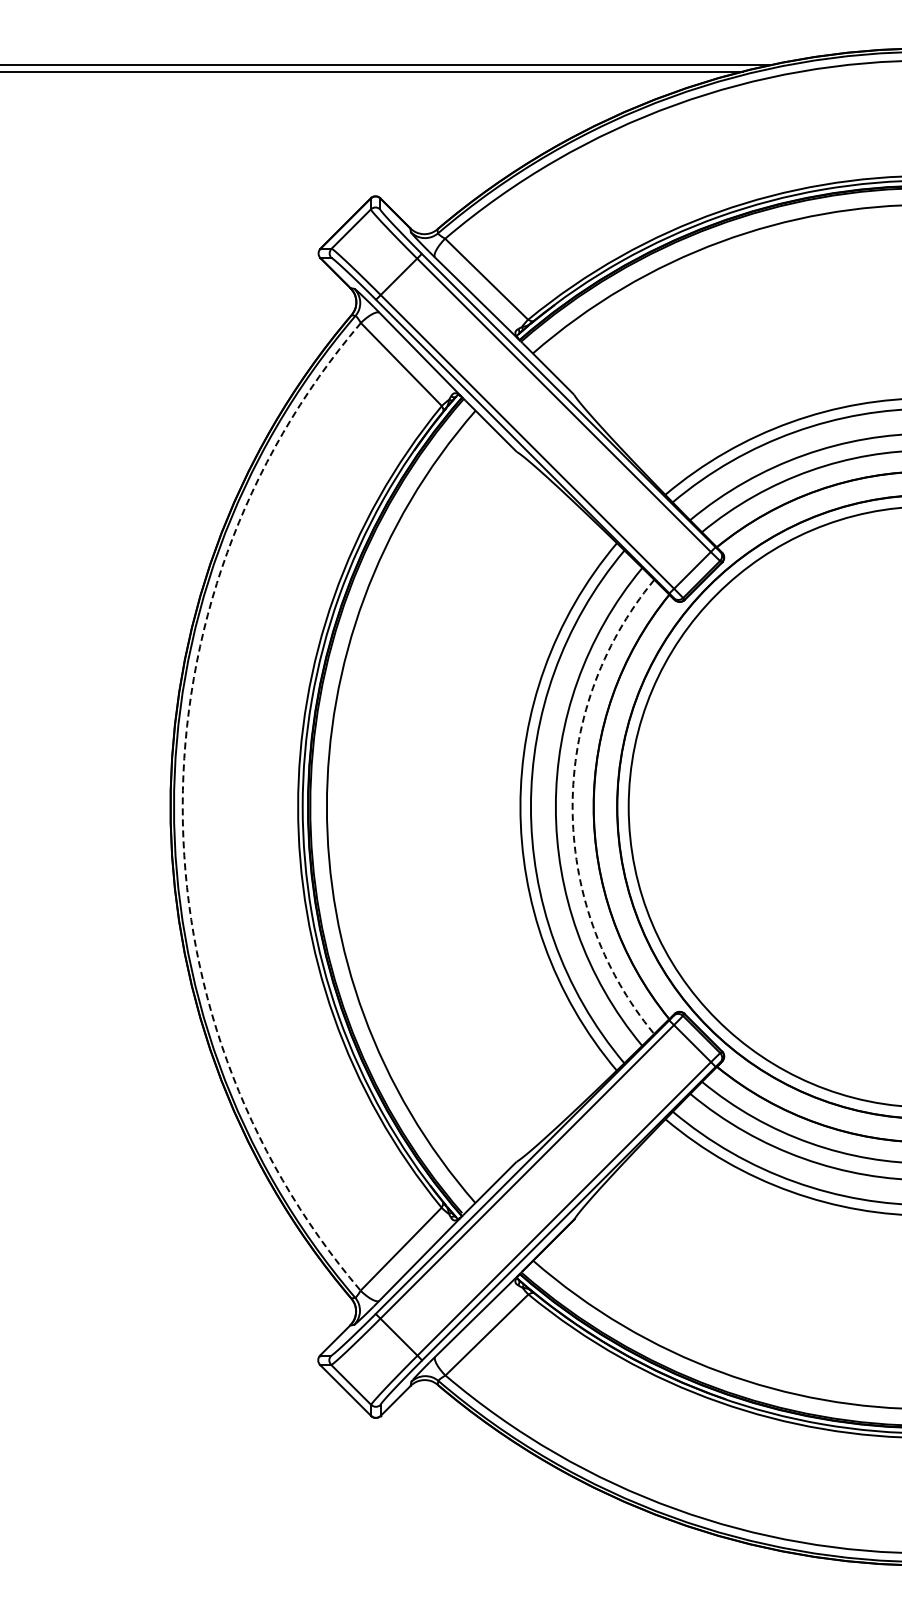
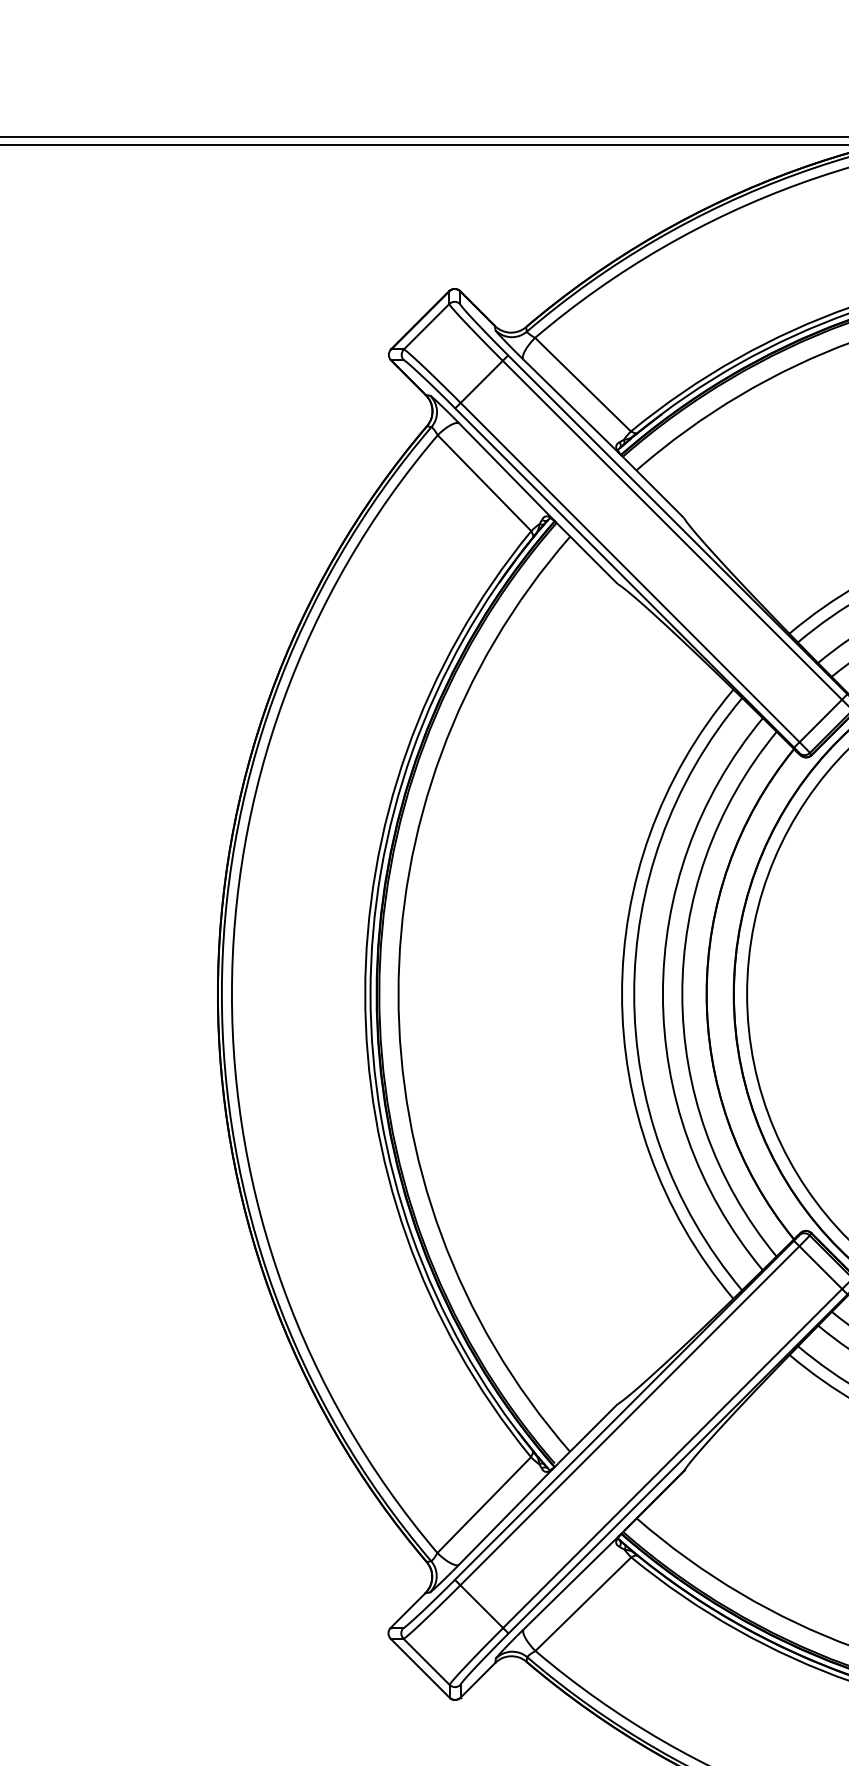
arc: (182, 806) -> (231, 993), dashed -> solid
arc: (572, 806) -> (682, 993), dashed -> solid

